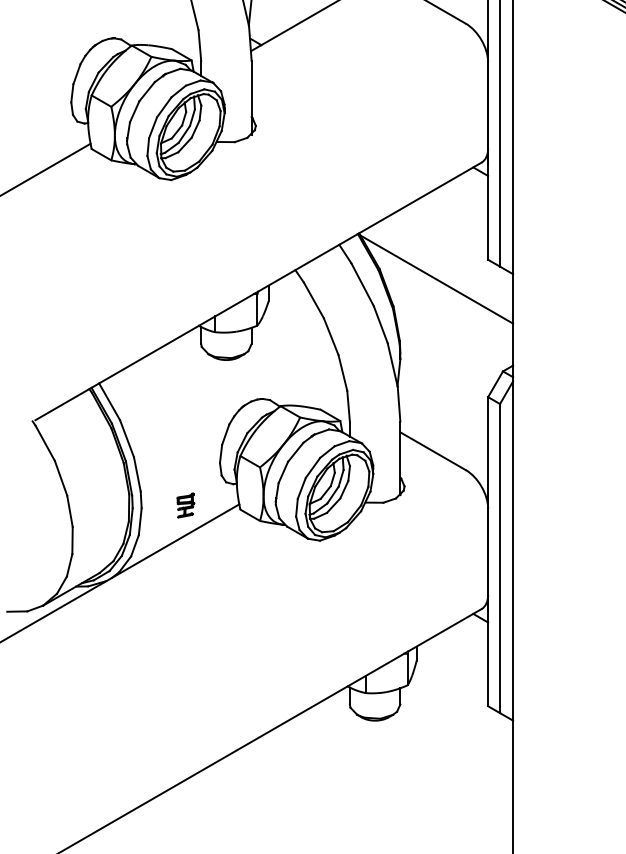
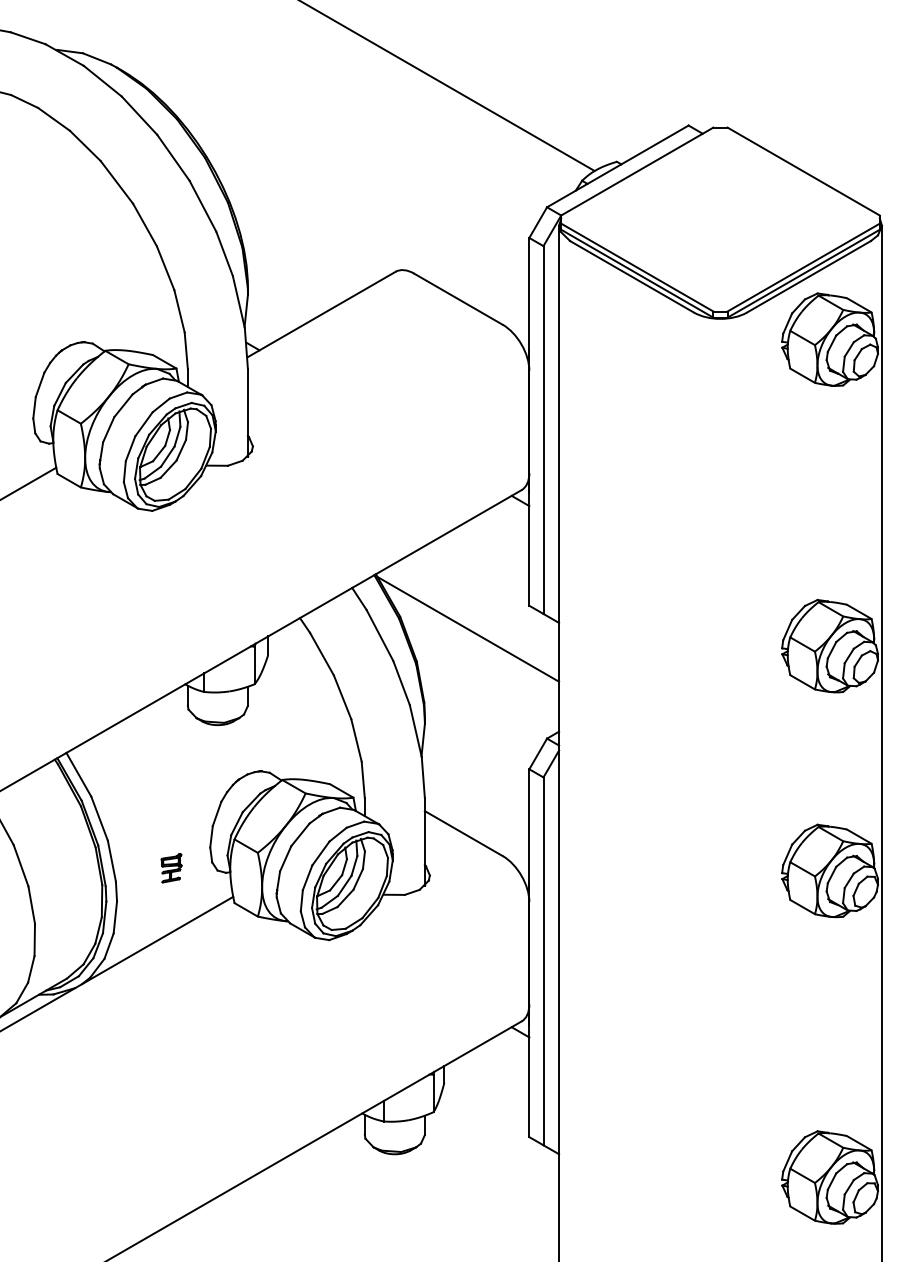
part: (185, 505) -> (171, 868), moved

